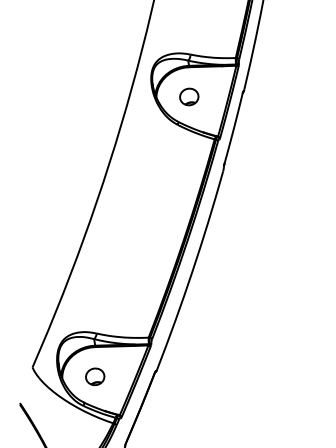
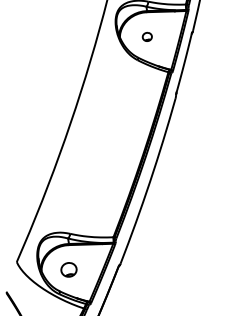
part: (189, 96) -> (147, 36), size x0.6

